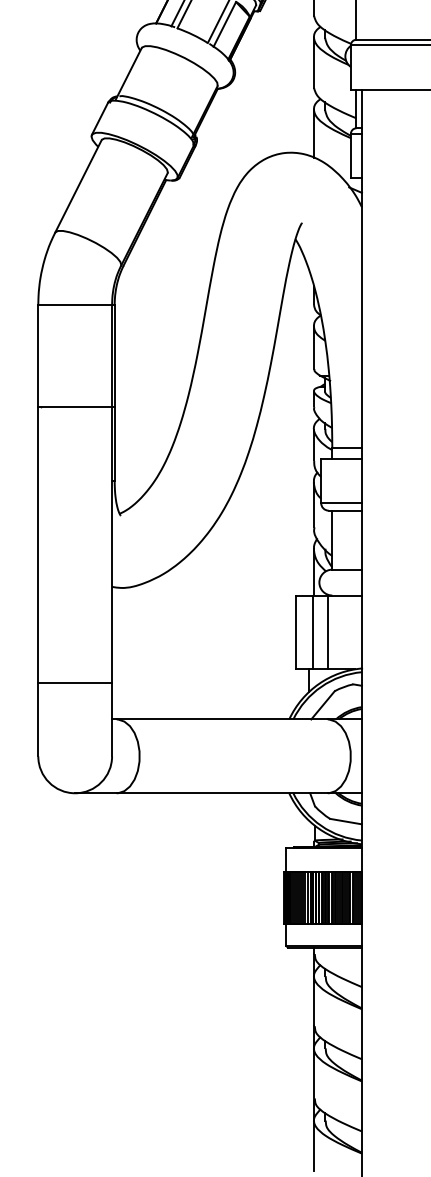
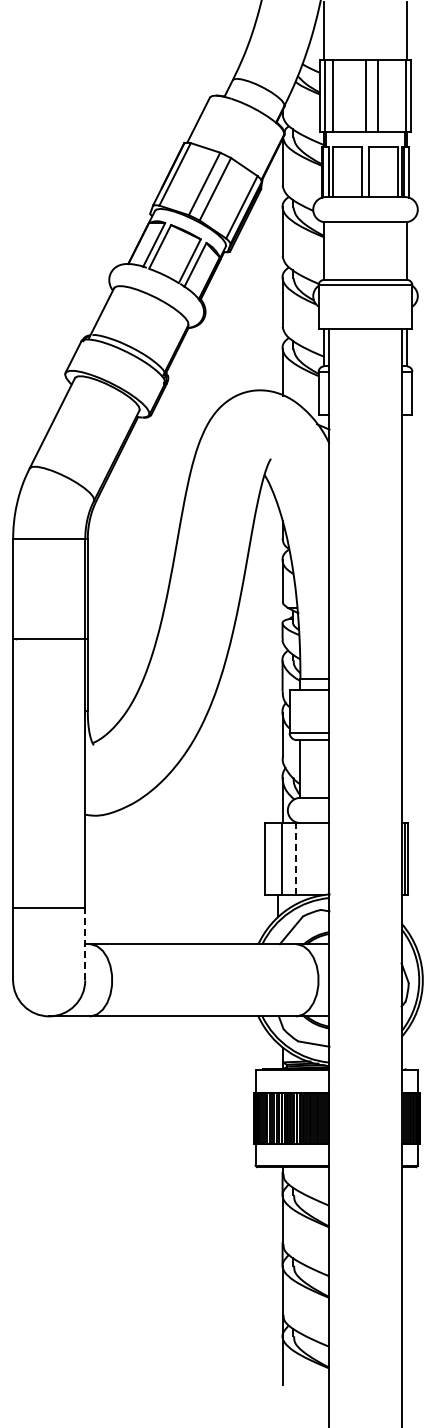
line: (328, 631) -> (296, 858), solid -> dashed
line: (112, 718) -> (85, 943), solid -> dashed

